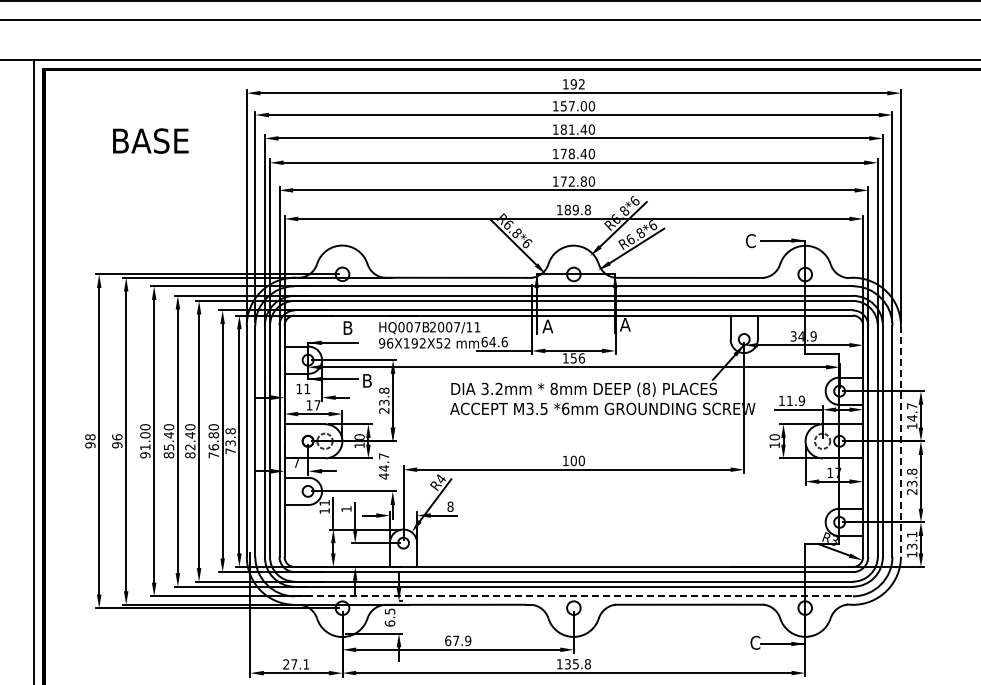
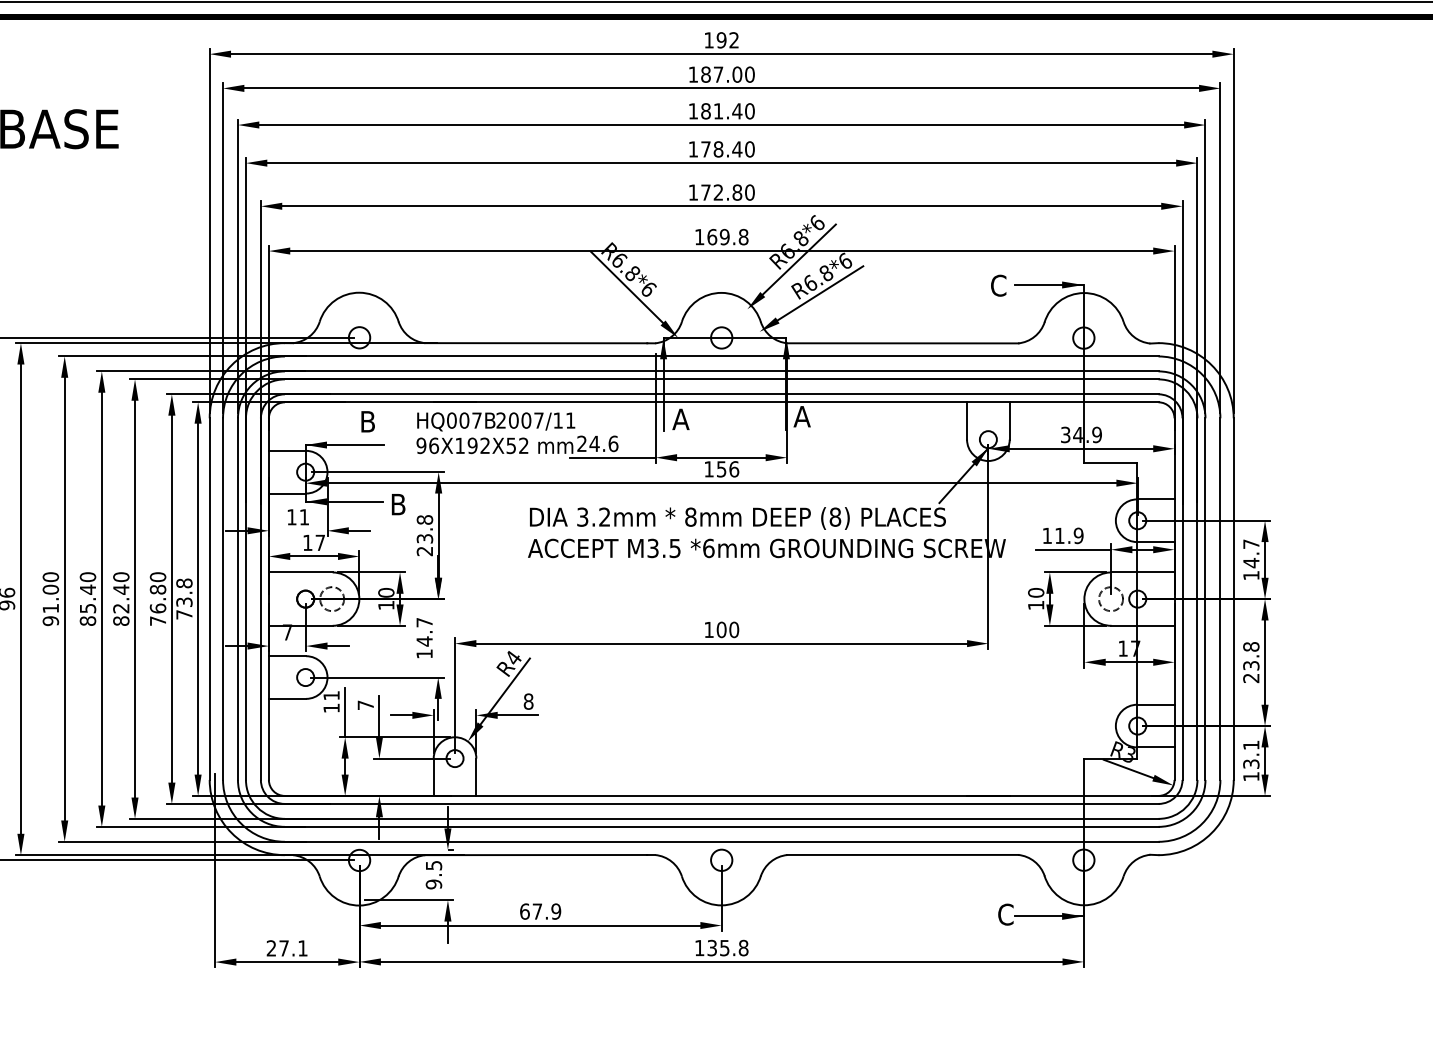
text: (563, 106) -> (705, 75), 157.00 -> 187.00
text: (567, 209) -> (711, 236), 189.8 -> 169.8
text: (484, 341) -> (581, 442), 64.6 -> 24.6
line: (900, 441) -> (1233, 599), dashed -> solid
text: (384, 476) -> (425, 654), 44.7 -> 14.7
text: (346, 508) -> (365, 704), 1 -> 7
line: (574, 596) -> (722, 842), dashed -> solid
text: (389, 623) -> (433, 884), 6.5 -> 9.5

